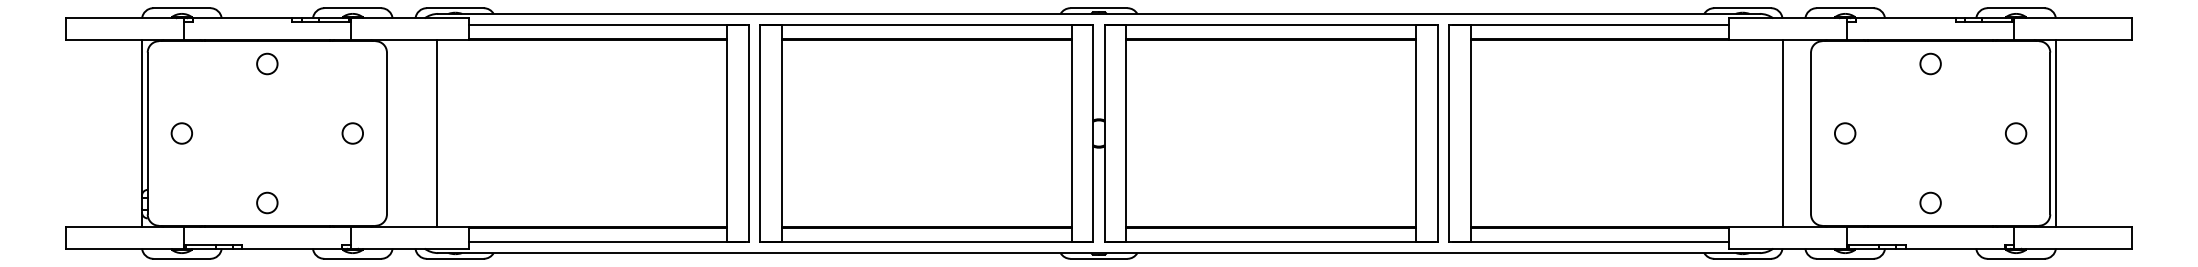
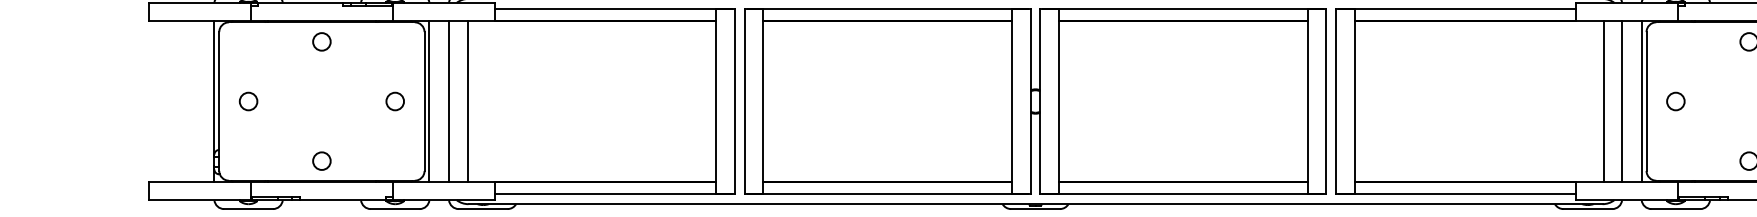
line: (392, 133) -> (429, 101), added
line: (415, 133) -> (449, 101), added
line: (1760, 133) -> (1603, 101), added
line: (1805, 133) -> (1641, 101), added

